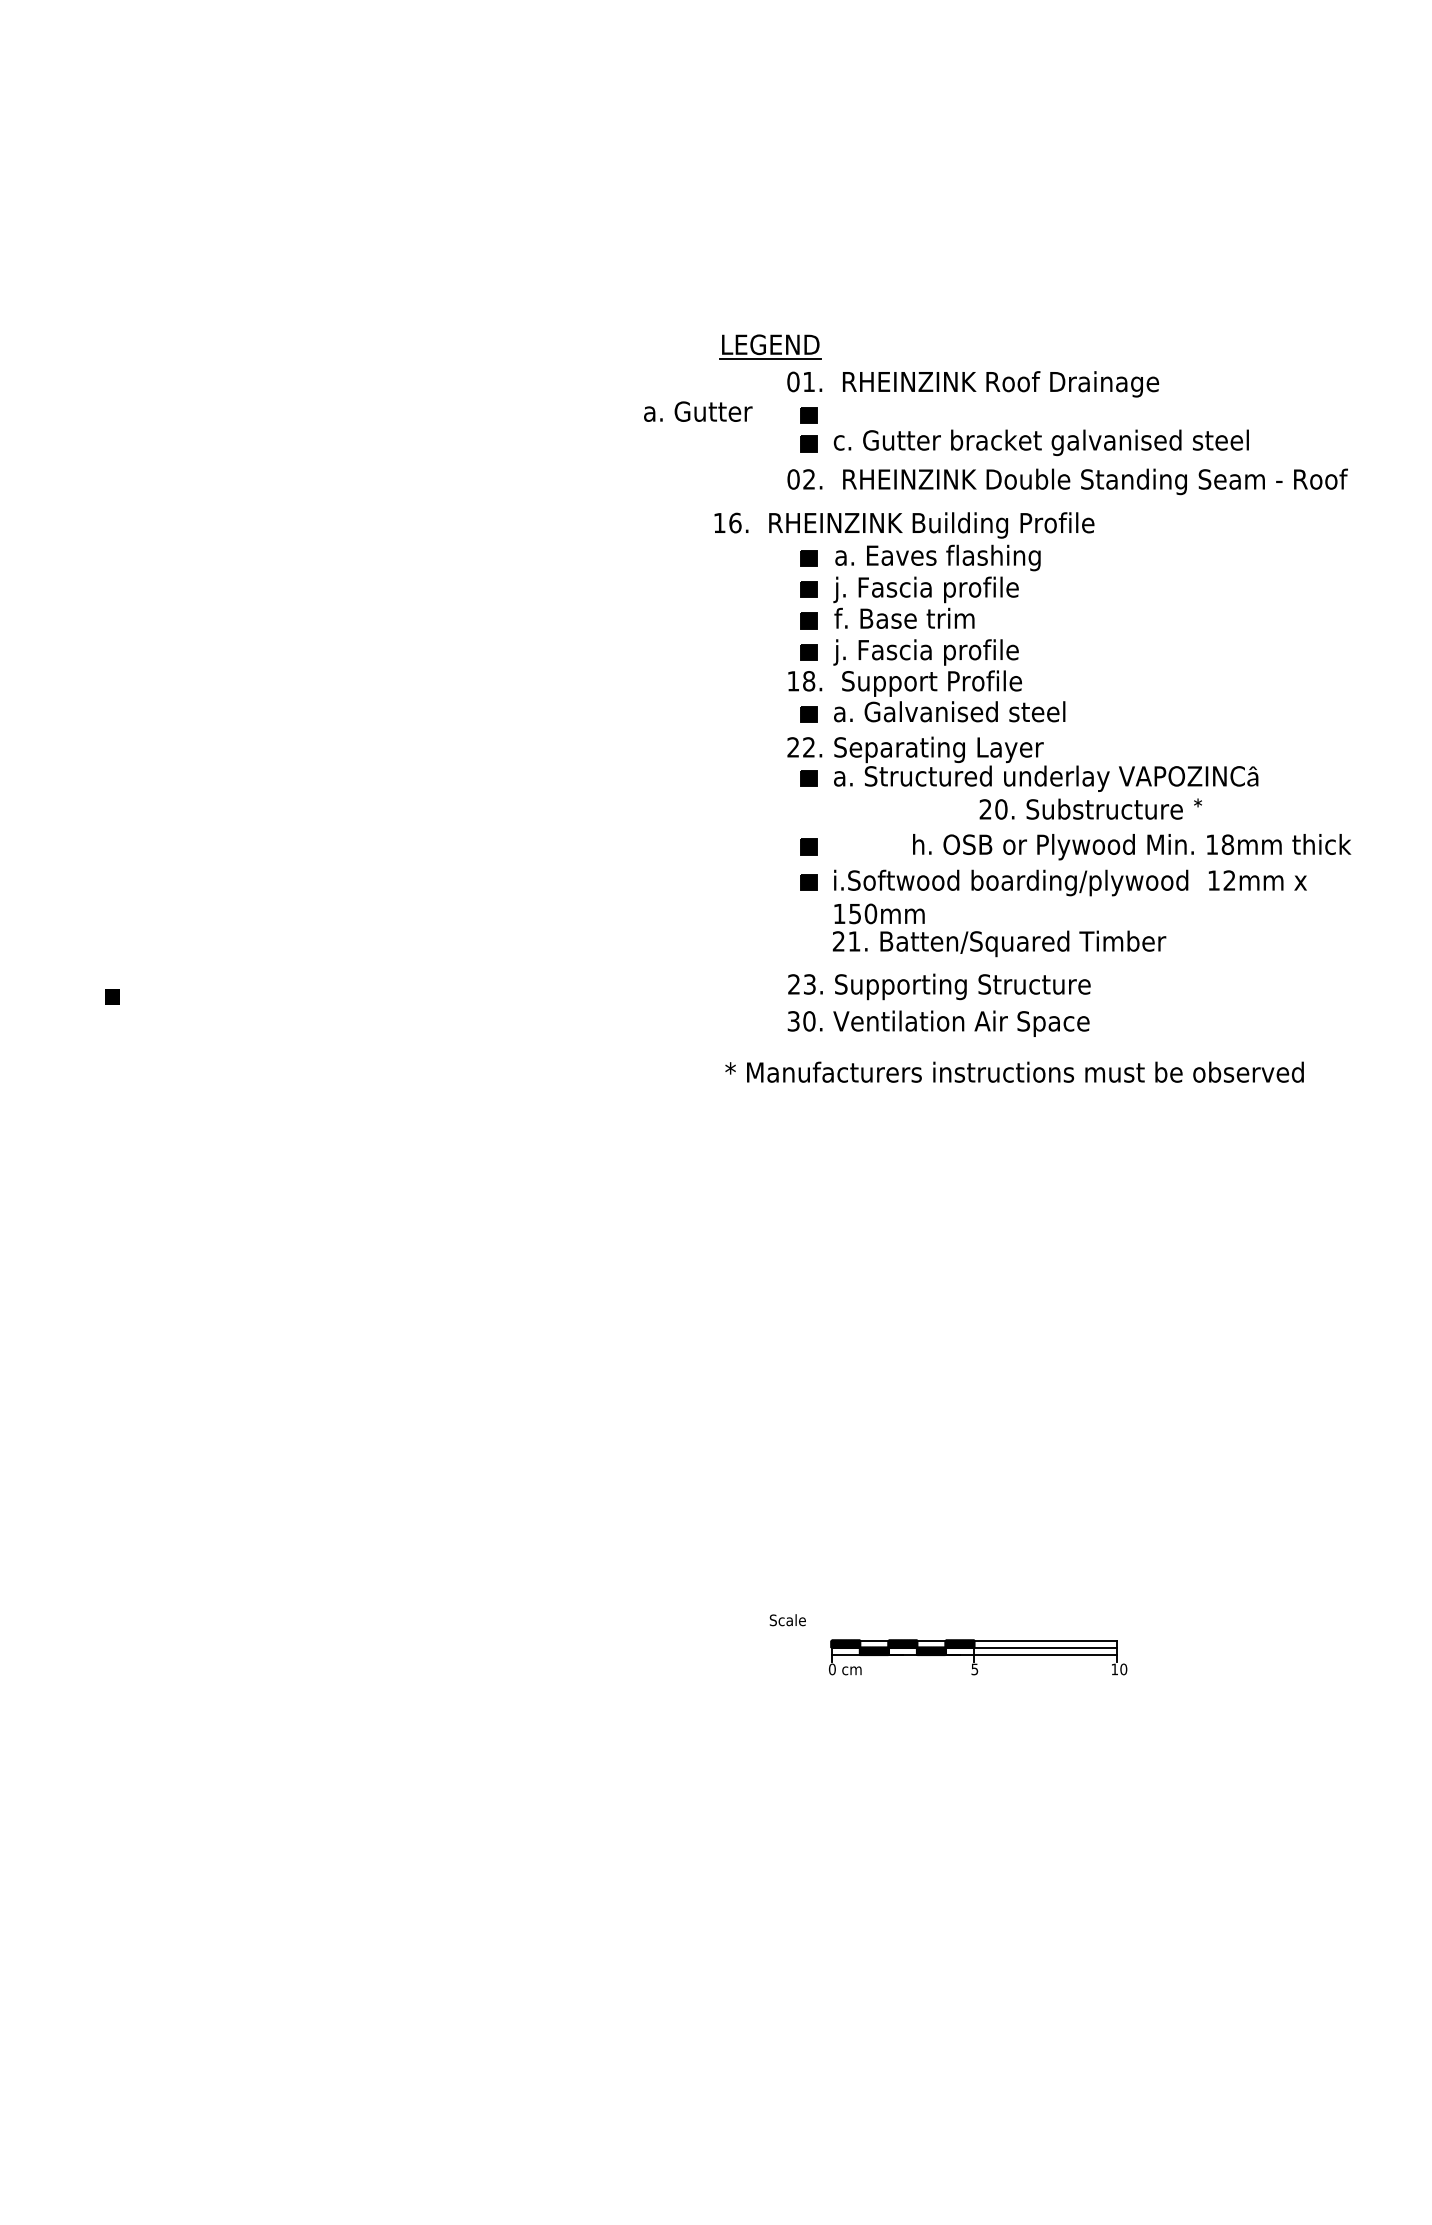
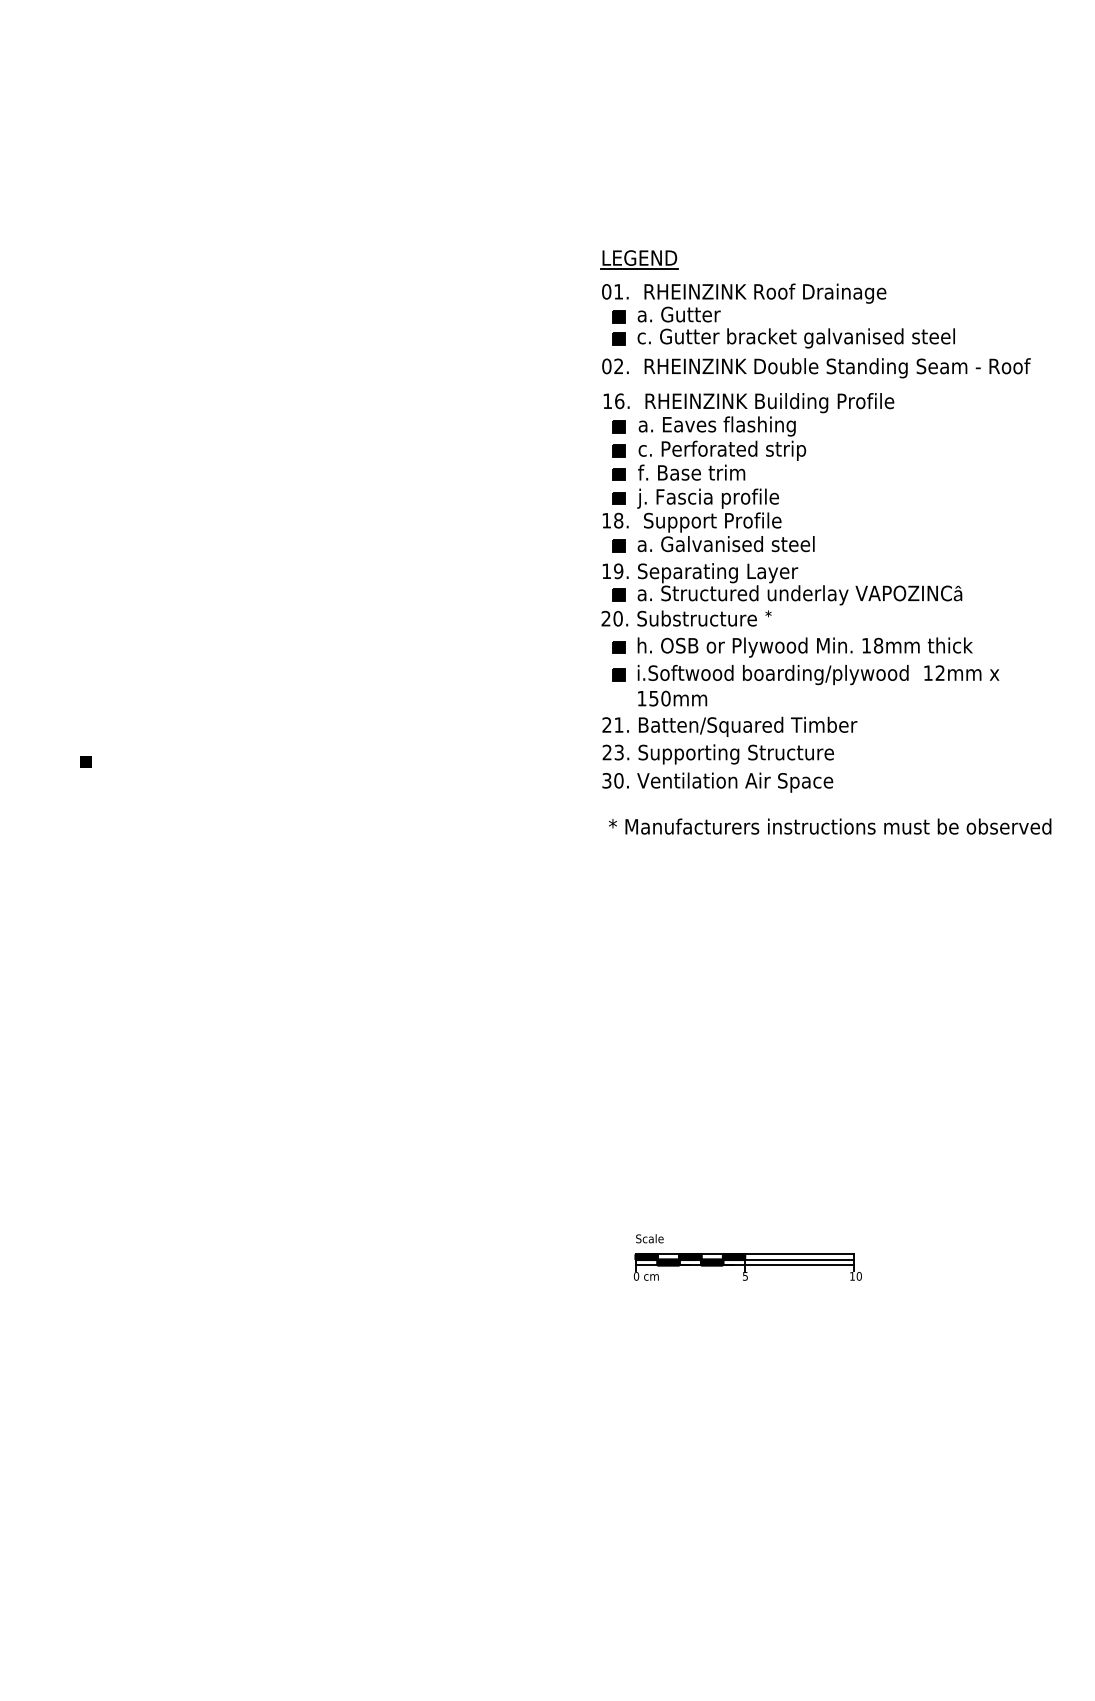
part: (770, 346) -> (639, 259), moved
text: (698, 411) -> (679, 314), moved
text: (904, 525) -> (748, 403), moved
text: (943, 589) -> (721, 450), j. Fascia profile -> c. Perforated strip
text: (801, 747) -> (612, 571), 22. -> 19.
text: (1090, 808) -> (686, 618), moved
text: (1132, 847) -> (805, 647), moved
text: (999, 943) -> (729, 726), moved
text: (1014, 1071) -> (830, 826), moved
text: (787, 1620) -> (649, 1238), moved

